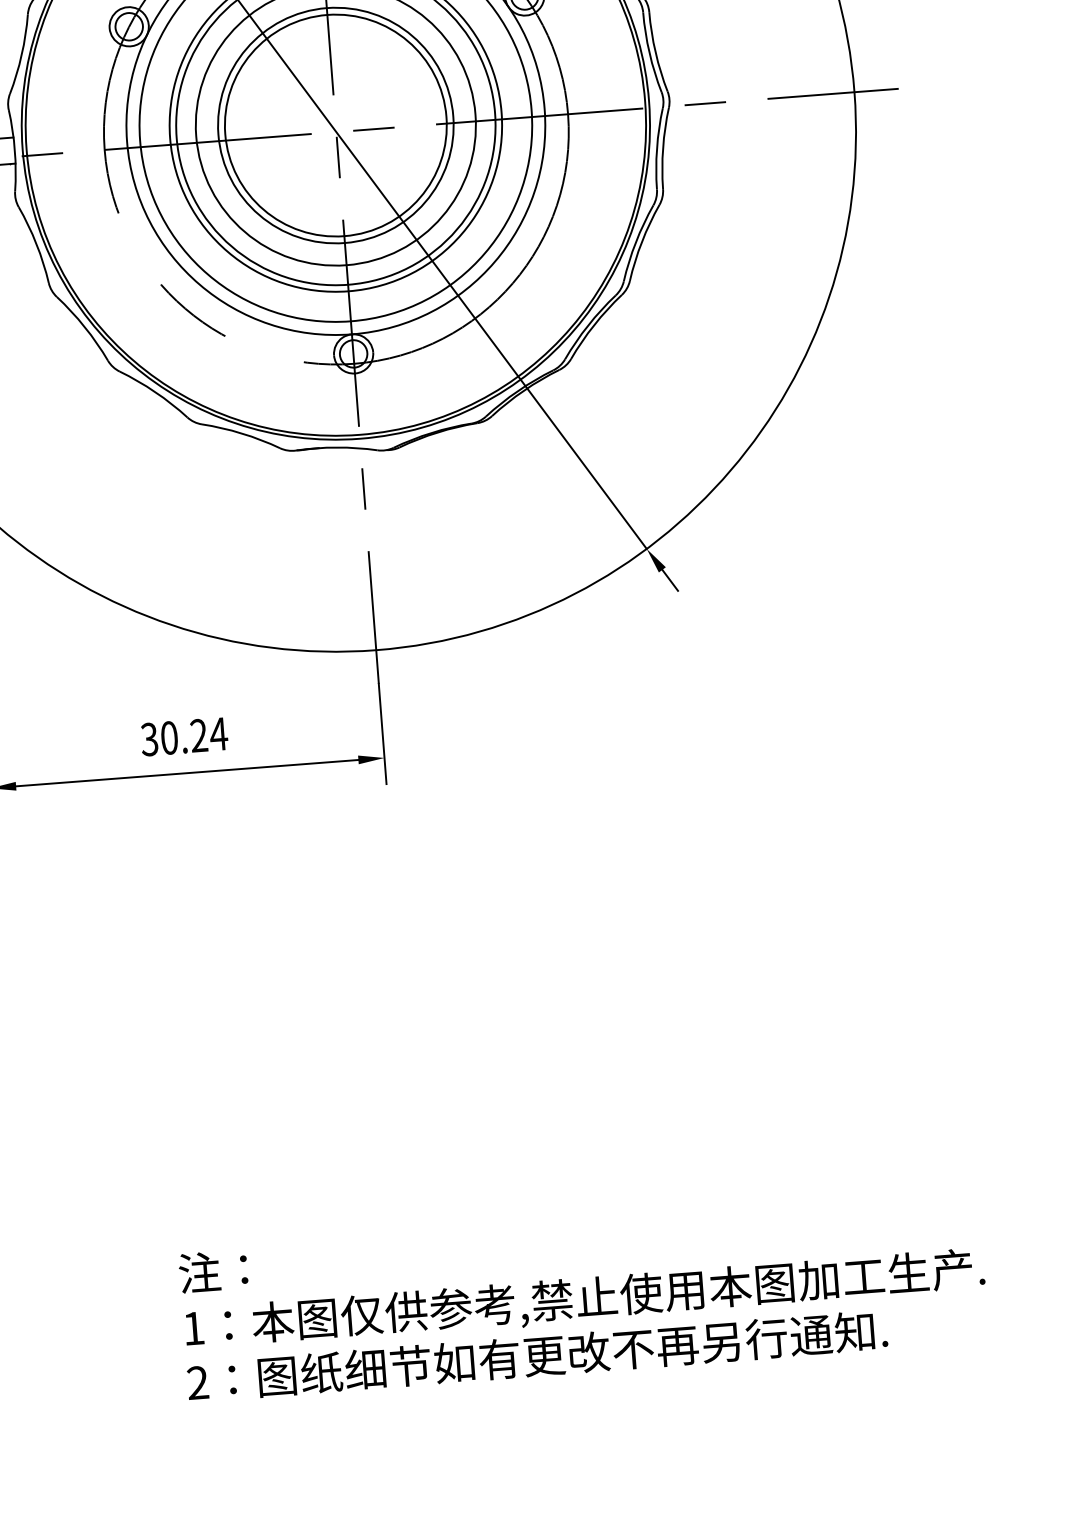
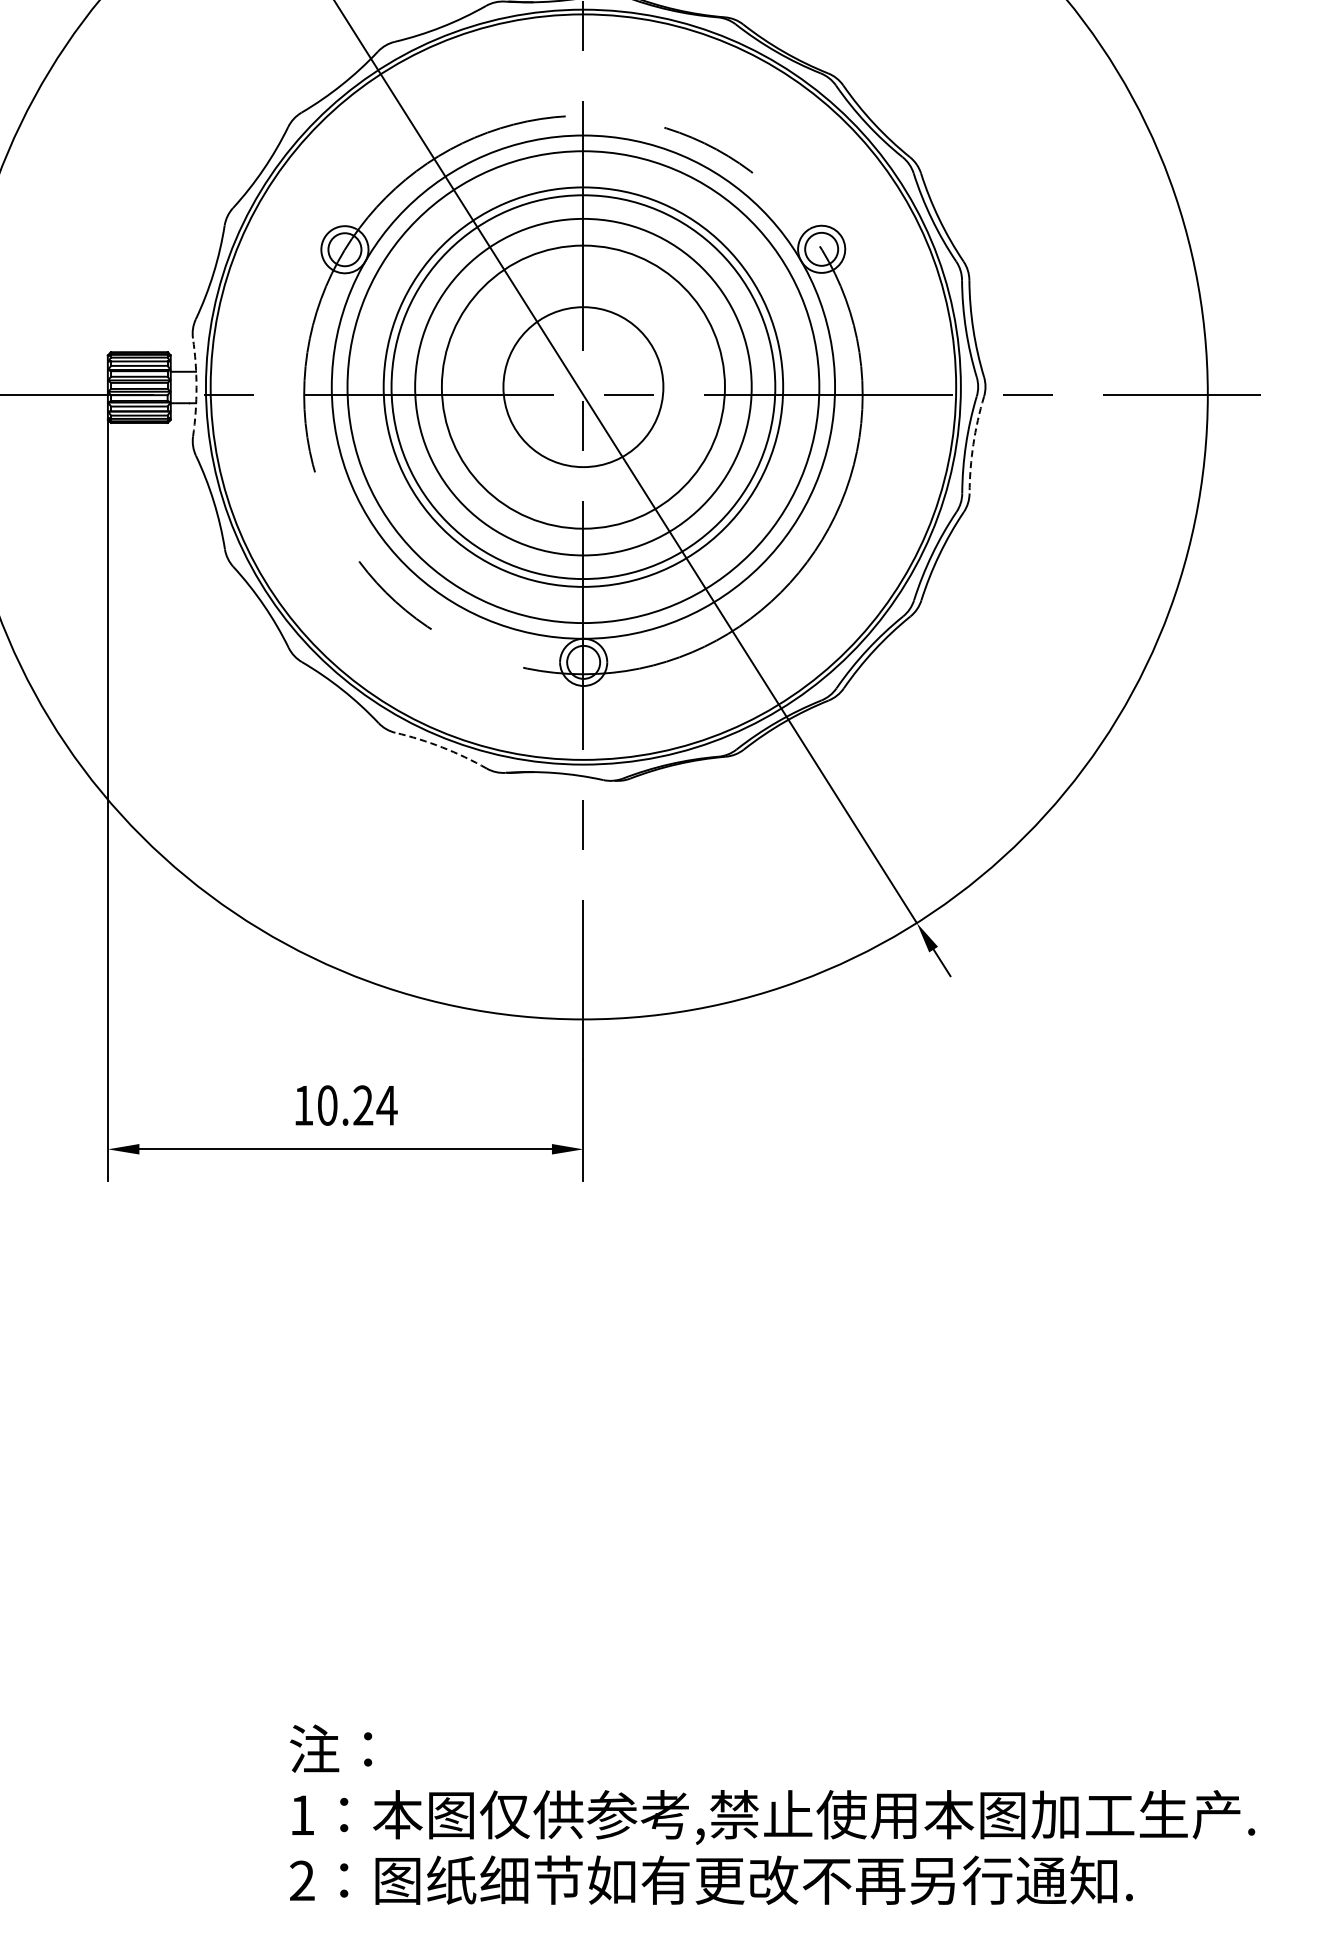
circle: (335, 125) -> (583, 386), size x0.6
arc: (663, 148) -> (973, 444), solid -> dashed
arc: (14, 150) -> (196, 387), solid -> dashed
arc: (241, 433) -> (442, 747), solid -> dashed
text: (149, 739) -> (303, 1105), 30.24 -> 10.24

